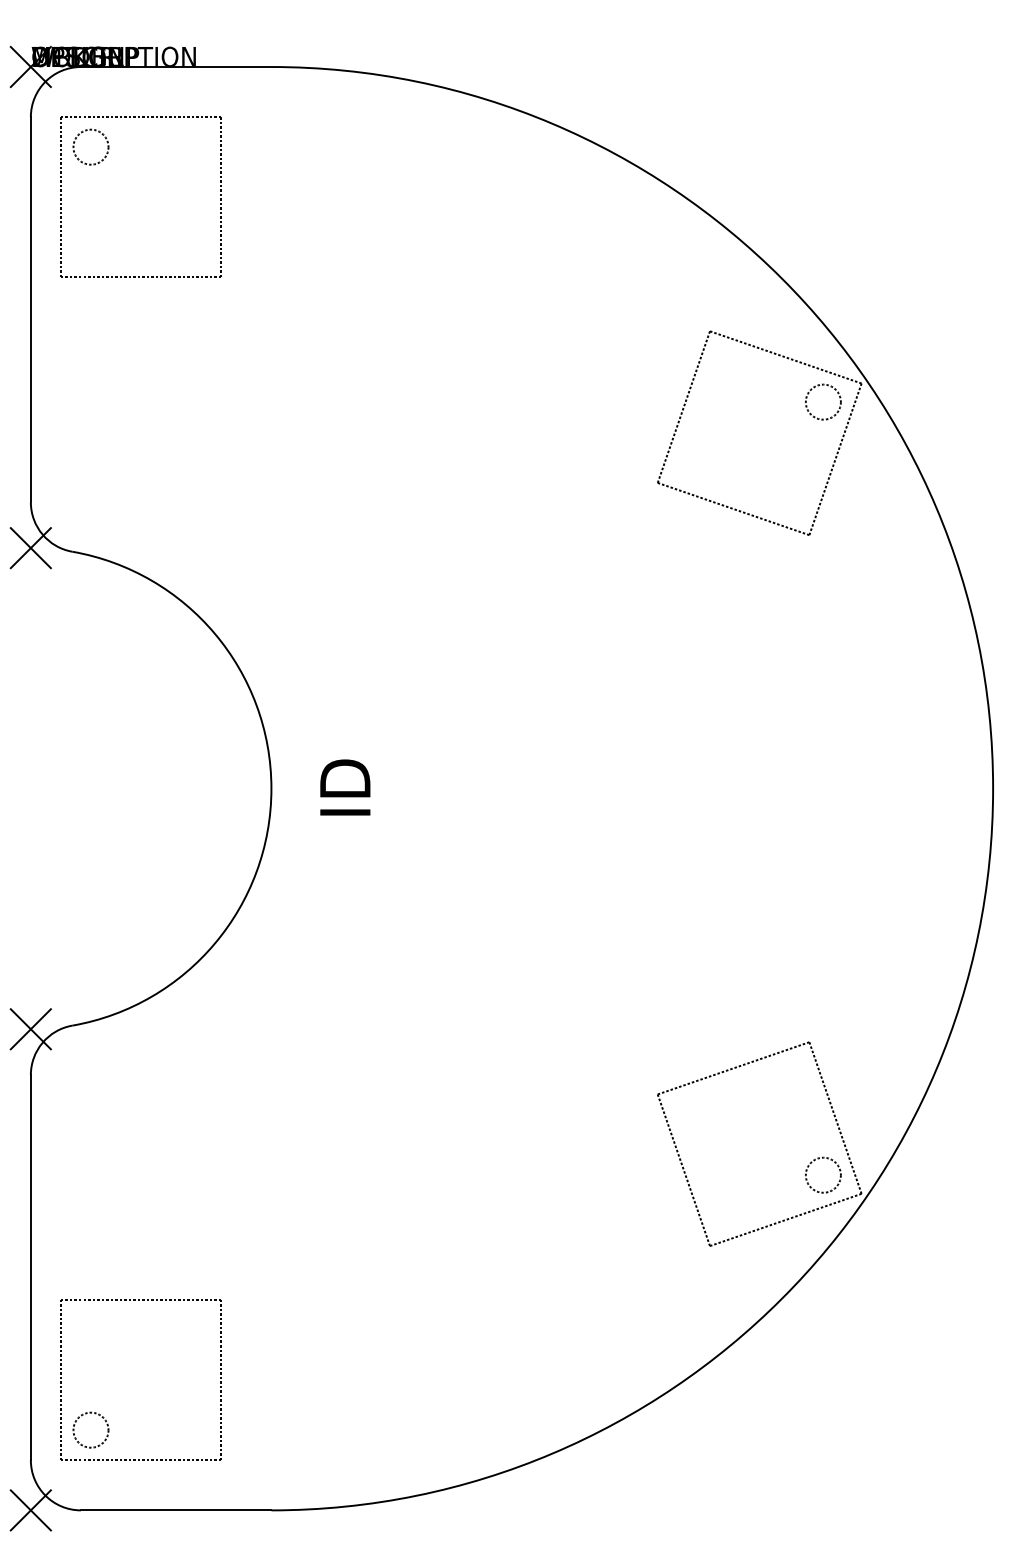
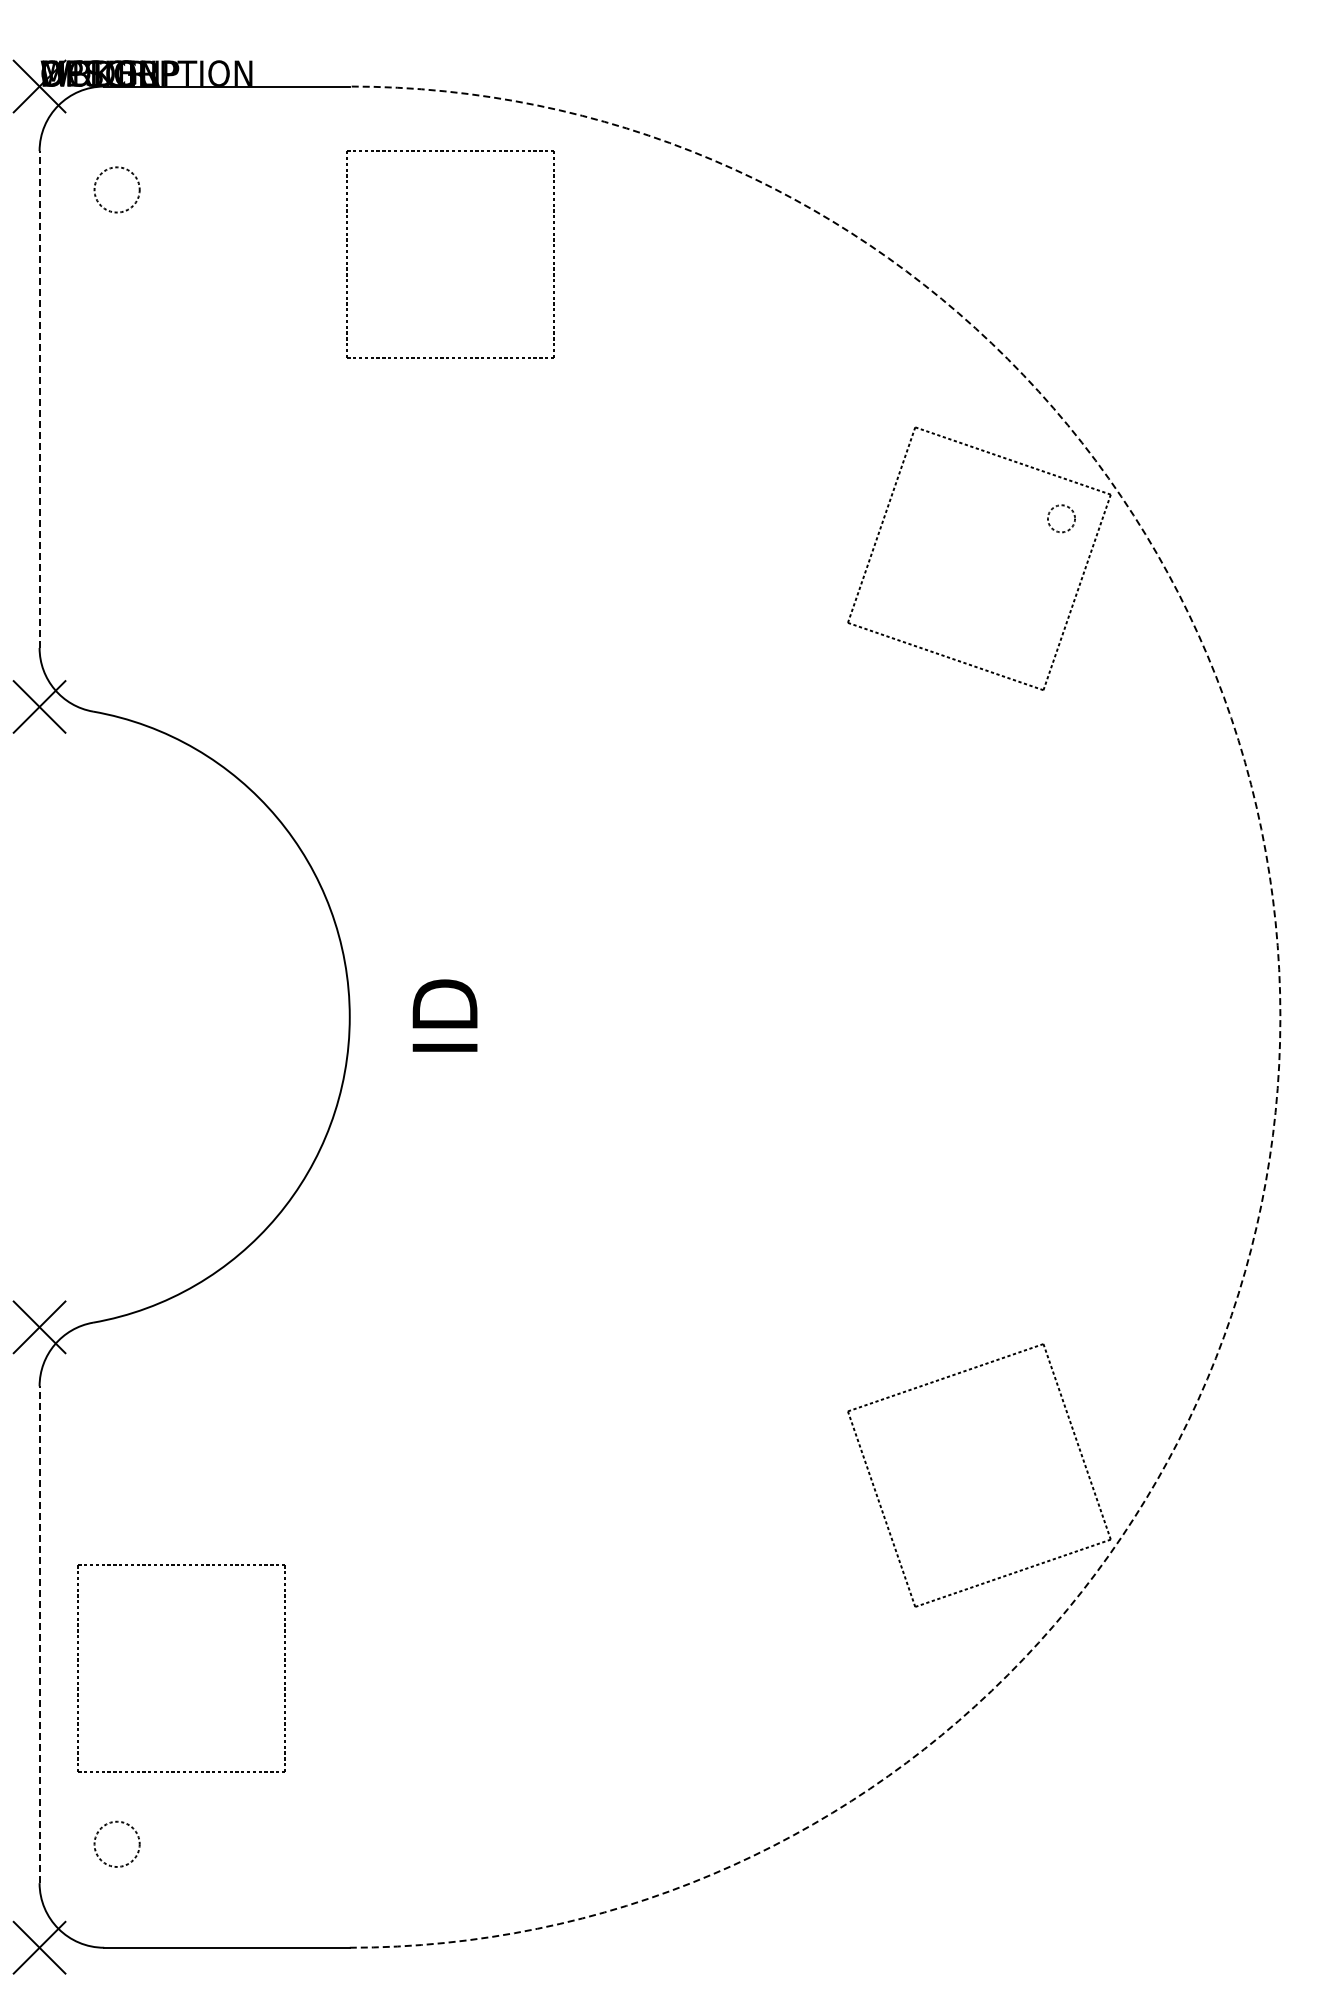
part: (139, 117) -> (448, 151), moved
line: (30, 309) -> (39, 399), solid -> dashed
circle: (823, 401) -> (1061, 518), size x0.6
arc: (993, 788) -> (1280, 1017), solid -> dashed
circle: (823, 1175) -> (1061, 1515), removed
line: (30, 1267) -> (39, 1634), solid -> dashed
part: (139, 1300) -> (179, 1565), moved

